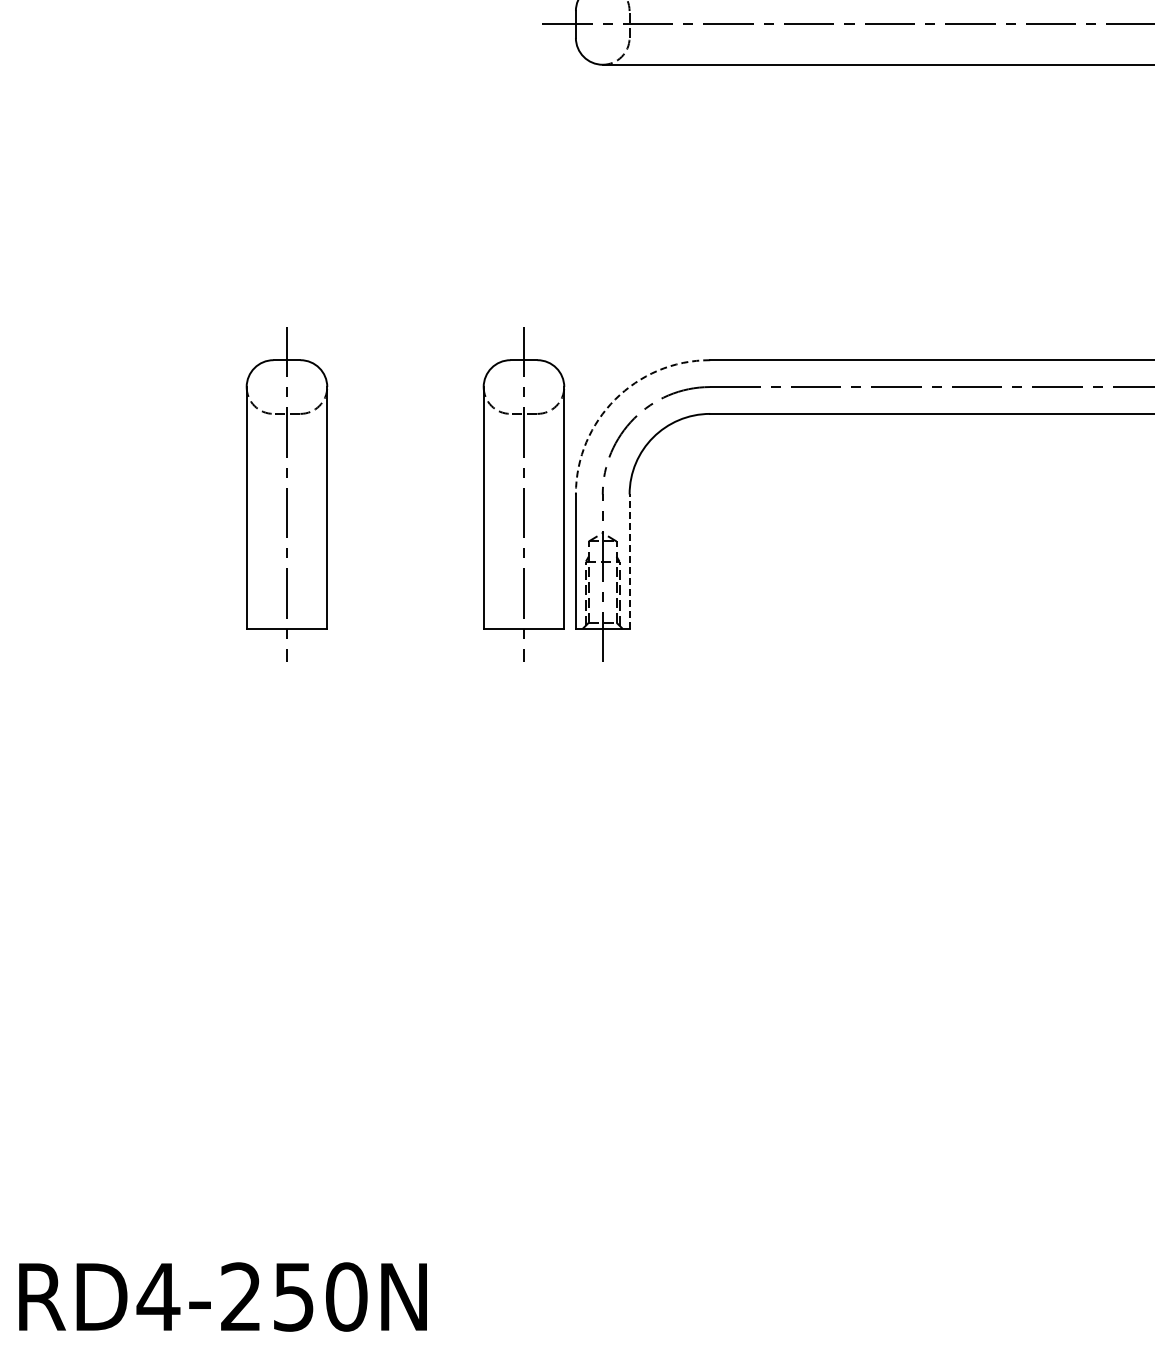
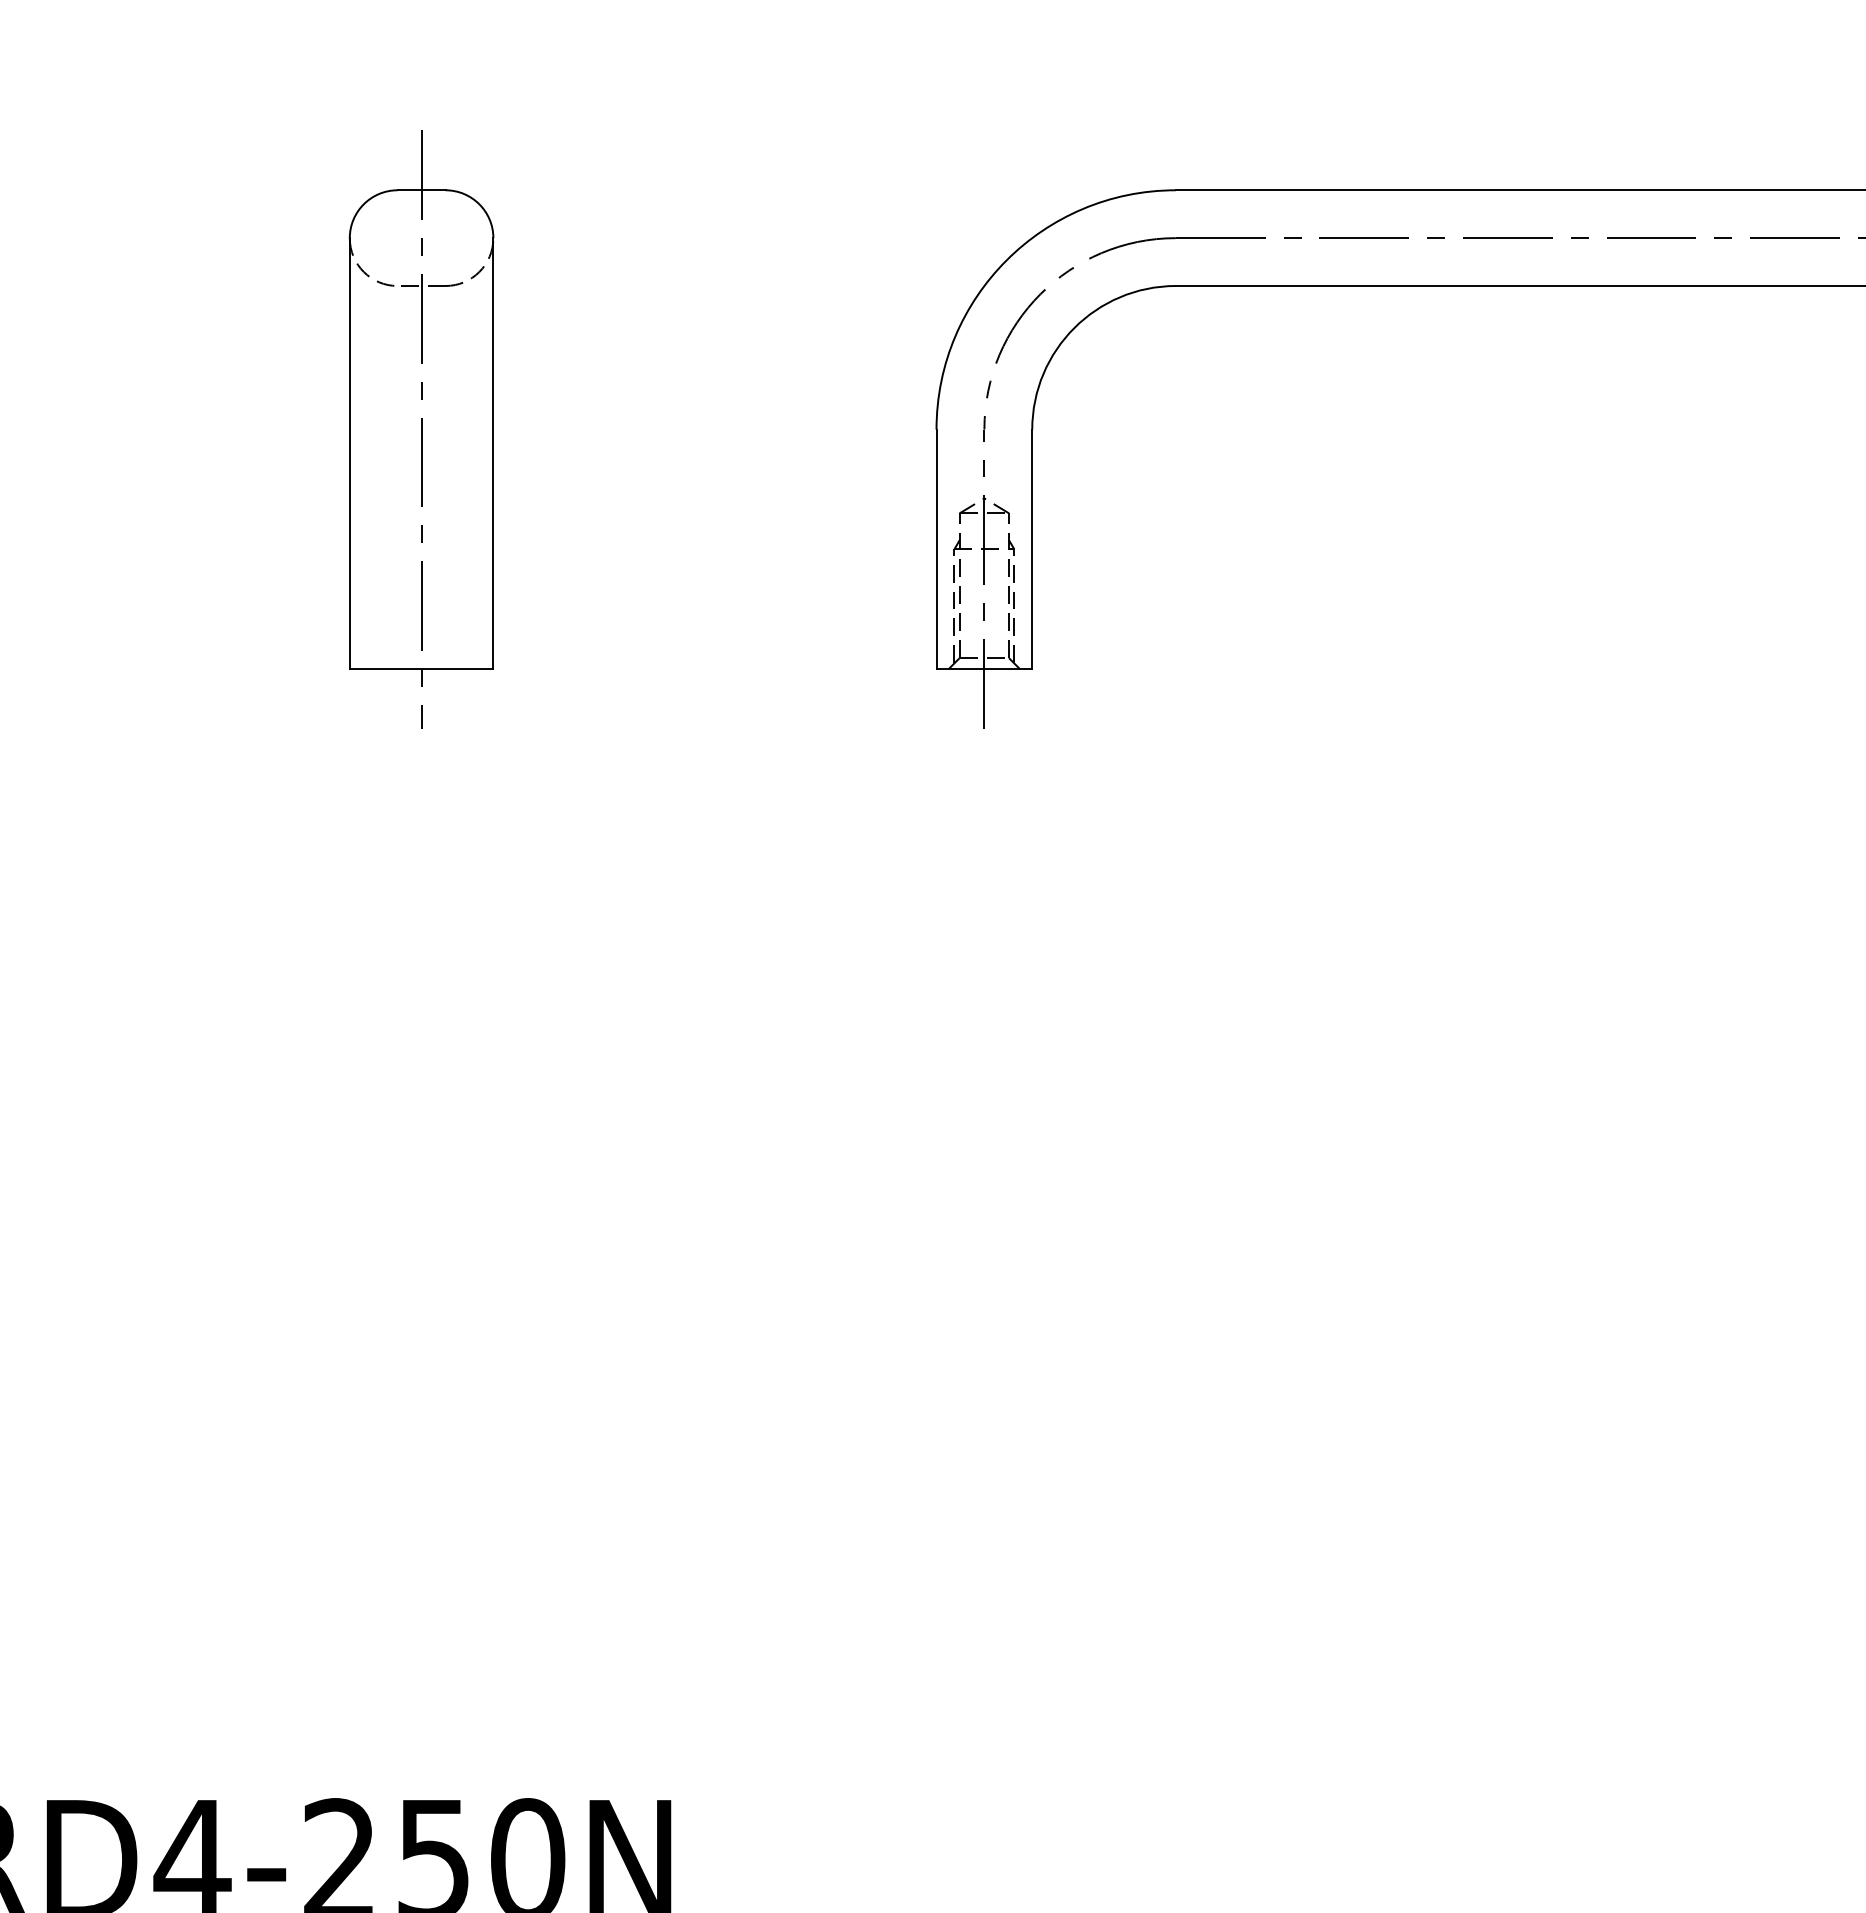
arc: (615, 399) -> (1007, 260), dashed -> solid
part: (523, 494) -> (843, 429), removed
line: (629, 561) -> (1032, 549), dashed -> solid

